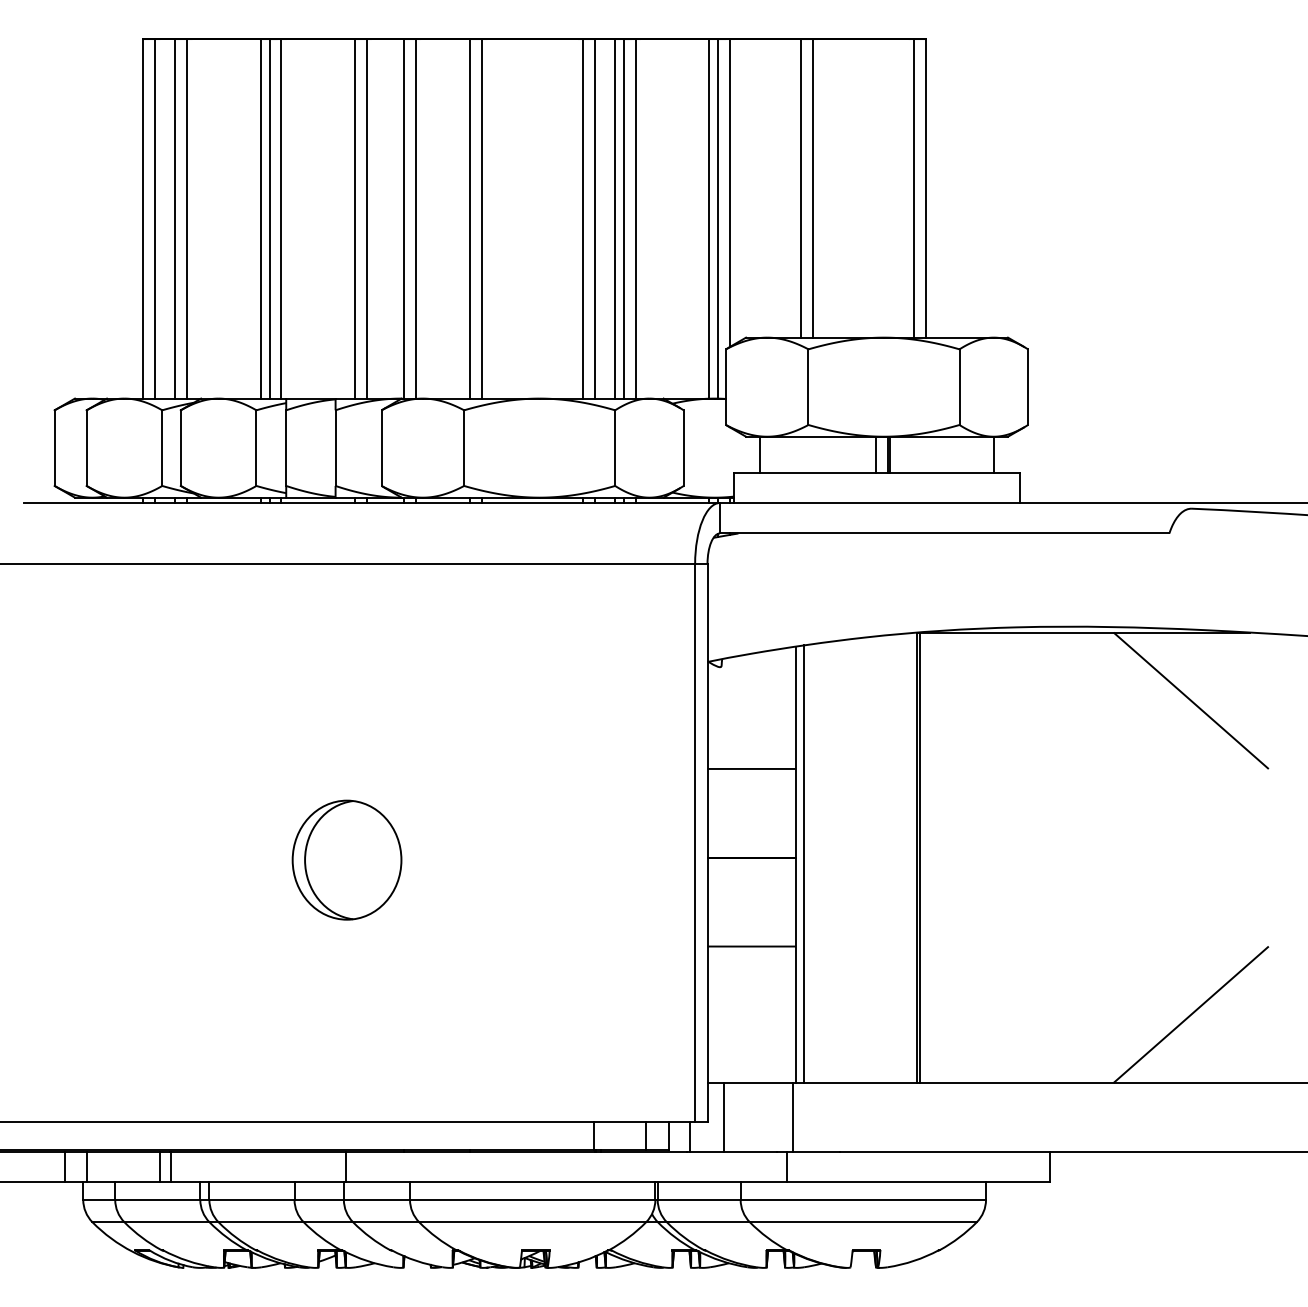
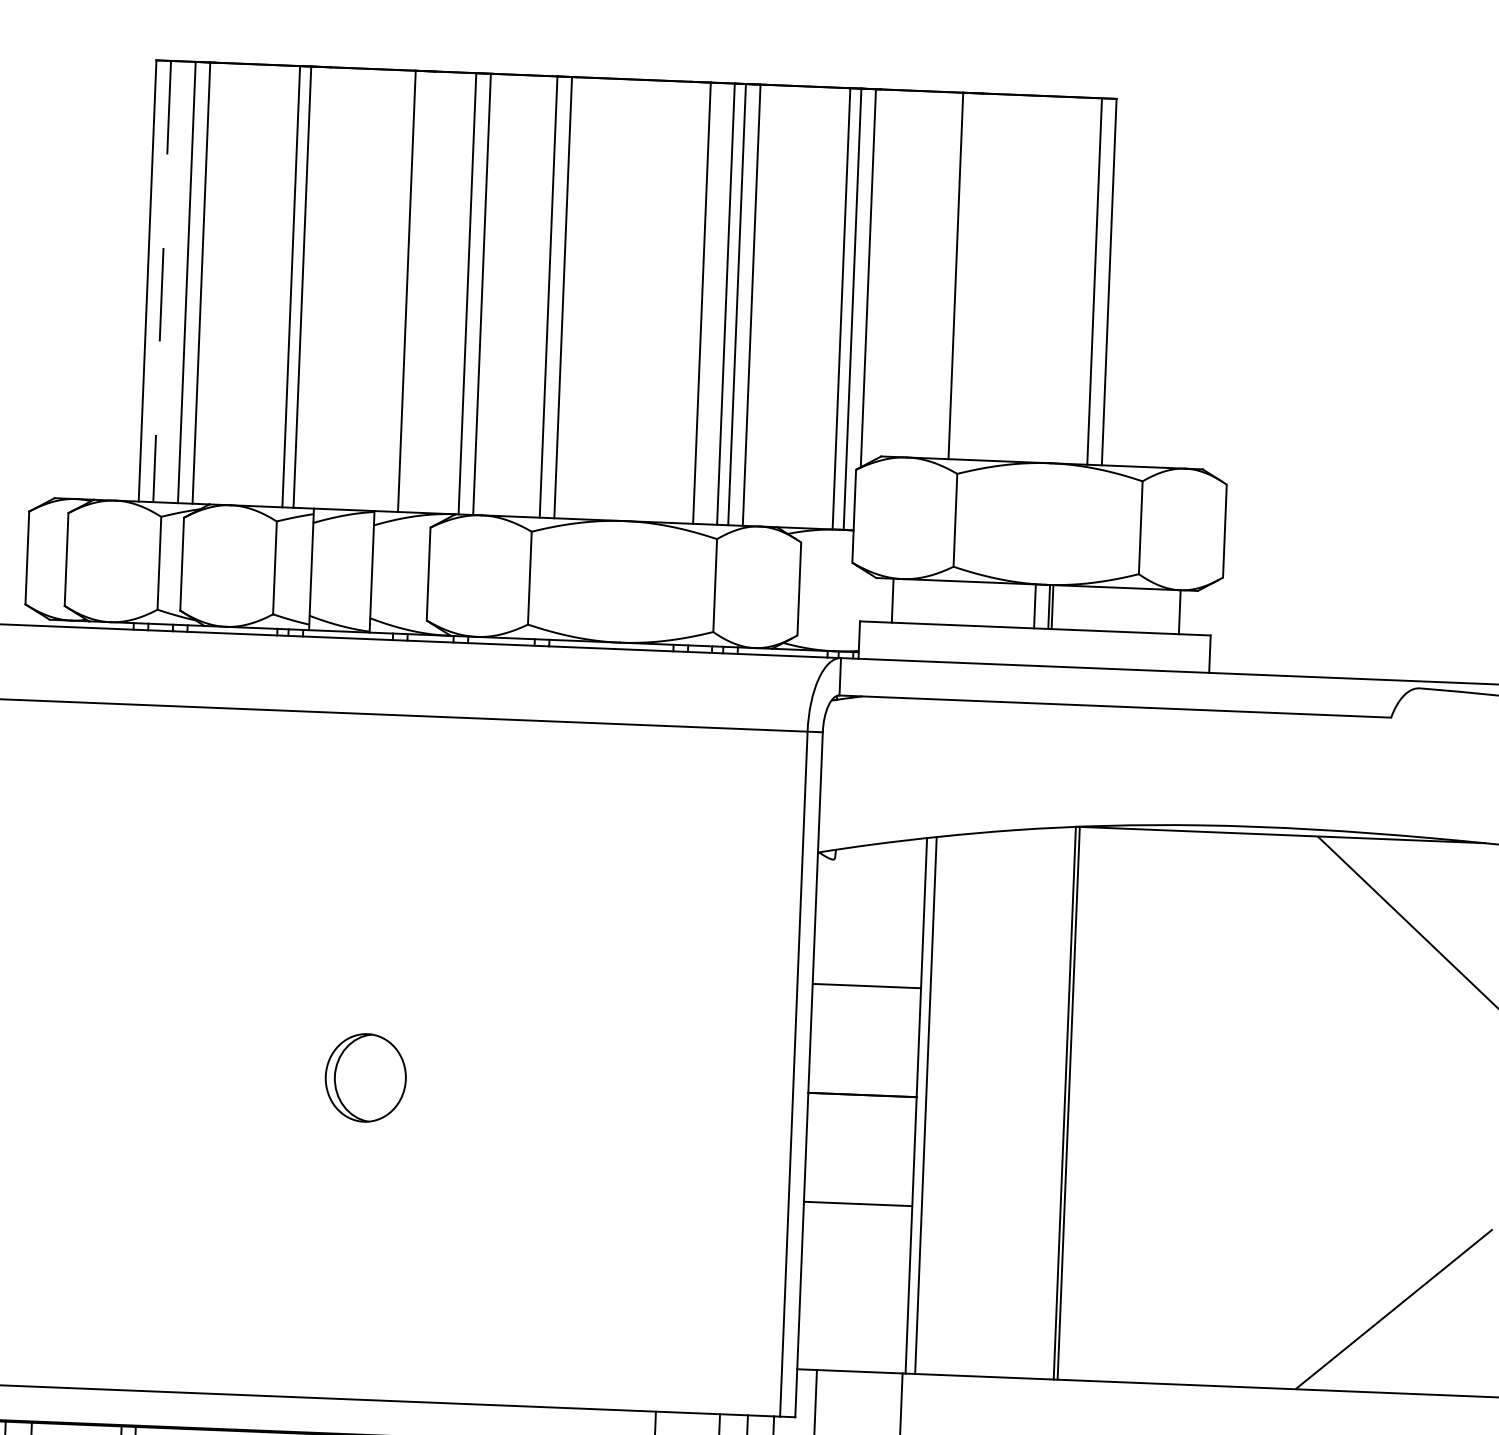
line: (812, 188) -> (970, 276), removed
line: (155, 218) -> (162, 281), solid -> dashed
line: (281, 218) -> (317, 287), removed
line: (366, 218) -> (421, 291), removed
line: (583, 218) -> (687, 302), removed
part: (346, 859) -> (365, 1077), size x0.6

